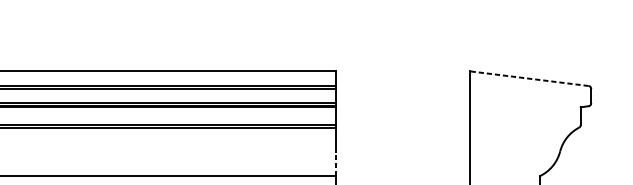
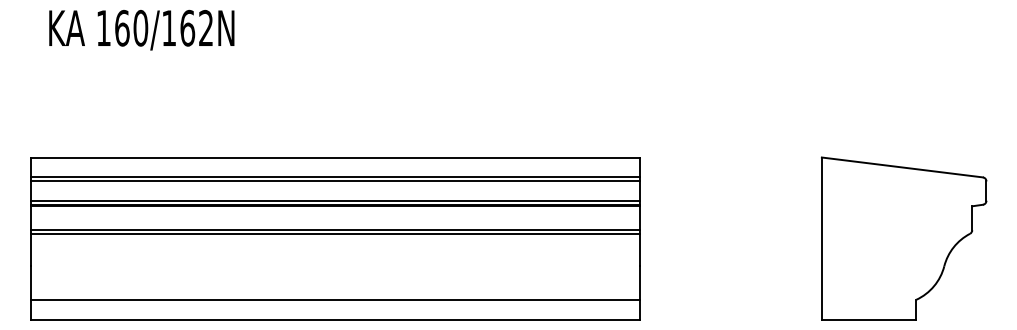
line: (528, 78) -> (901, 167), dashed -> solid
line: (335, 164) -> (640, 283), dashed -> solid

